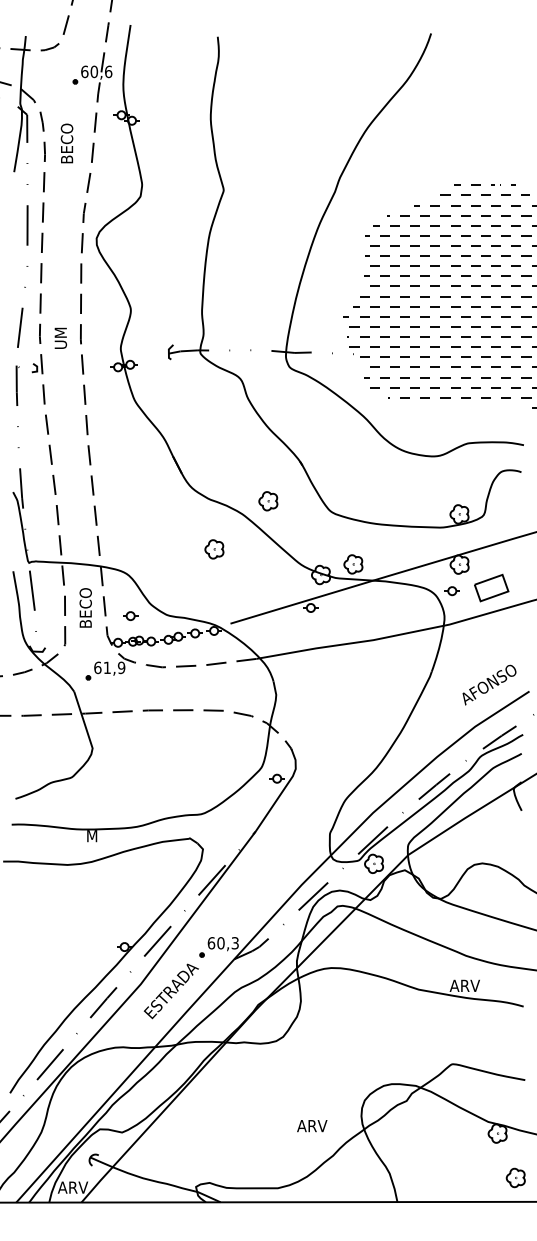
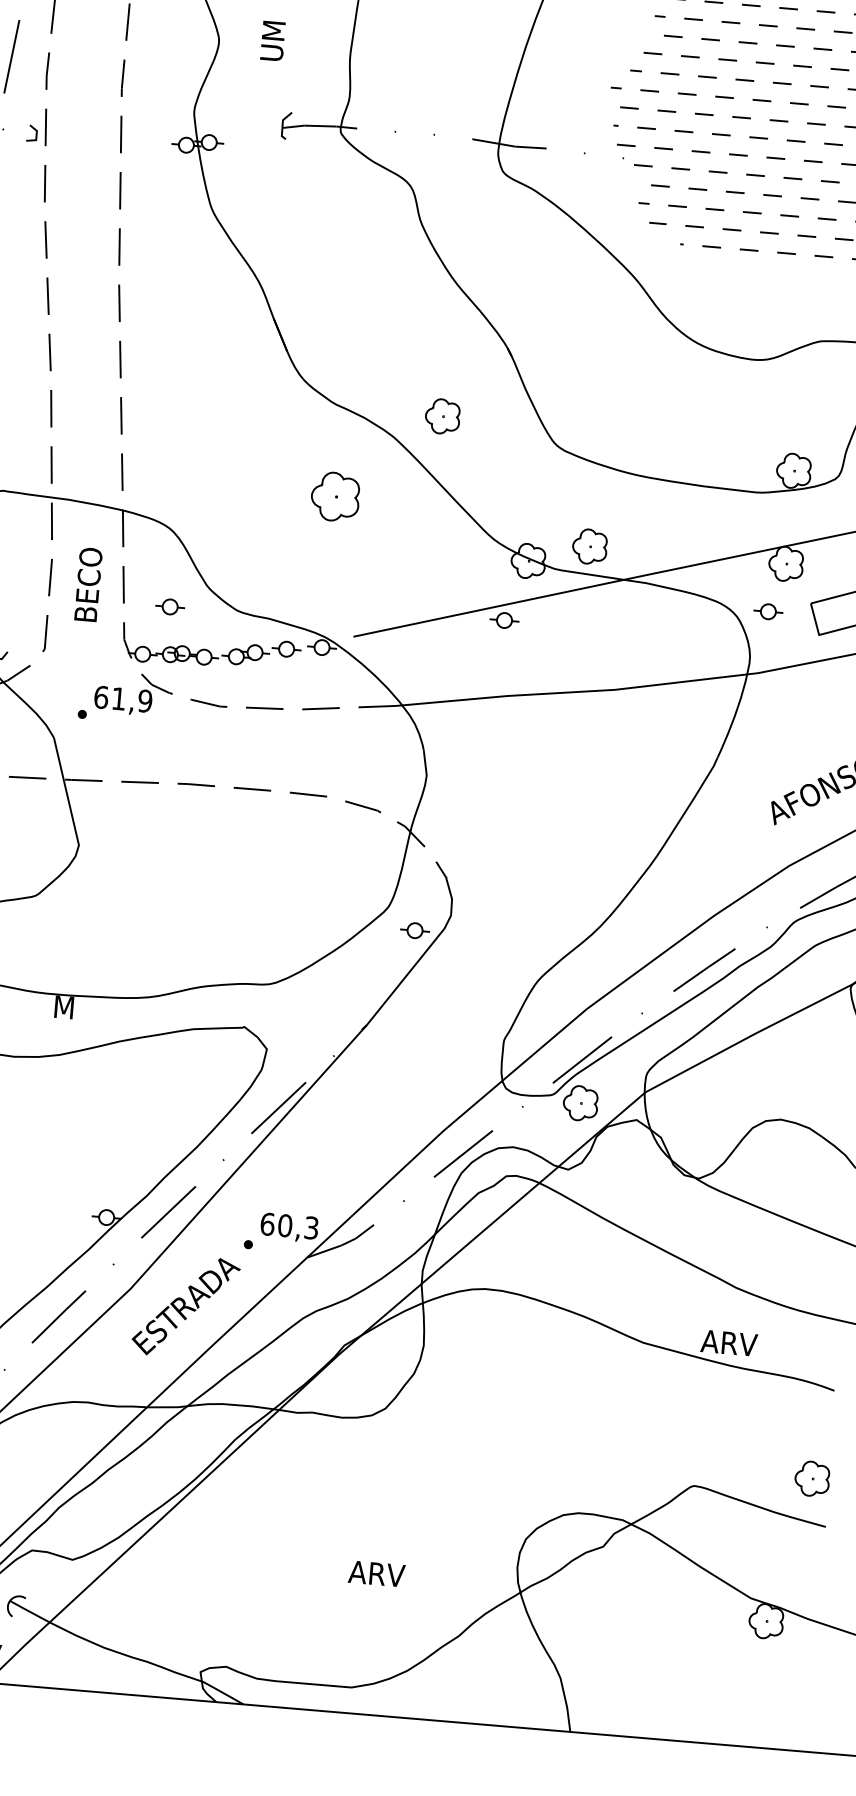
text: (60, 337) -> (272, 39), moved
part: (214, 549) -> (335, 497), size x1.4
text: (312, 1126) -> (377, 1574), moved
part: (515, 1177) -> (811, 1477), moved

